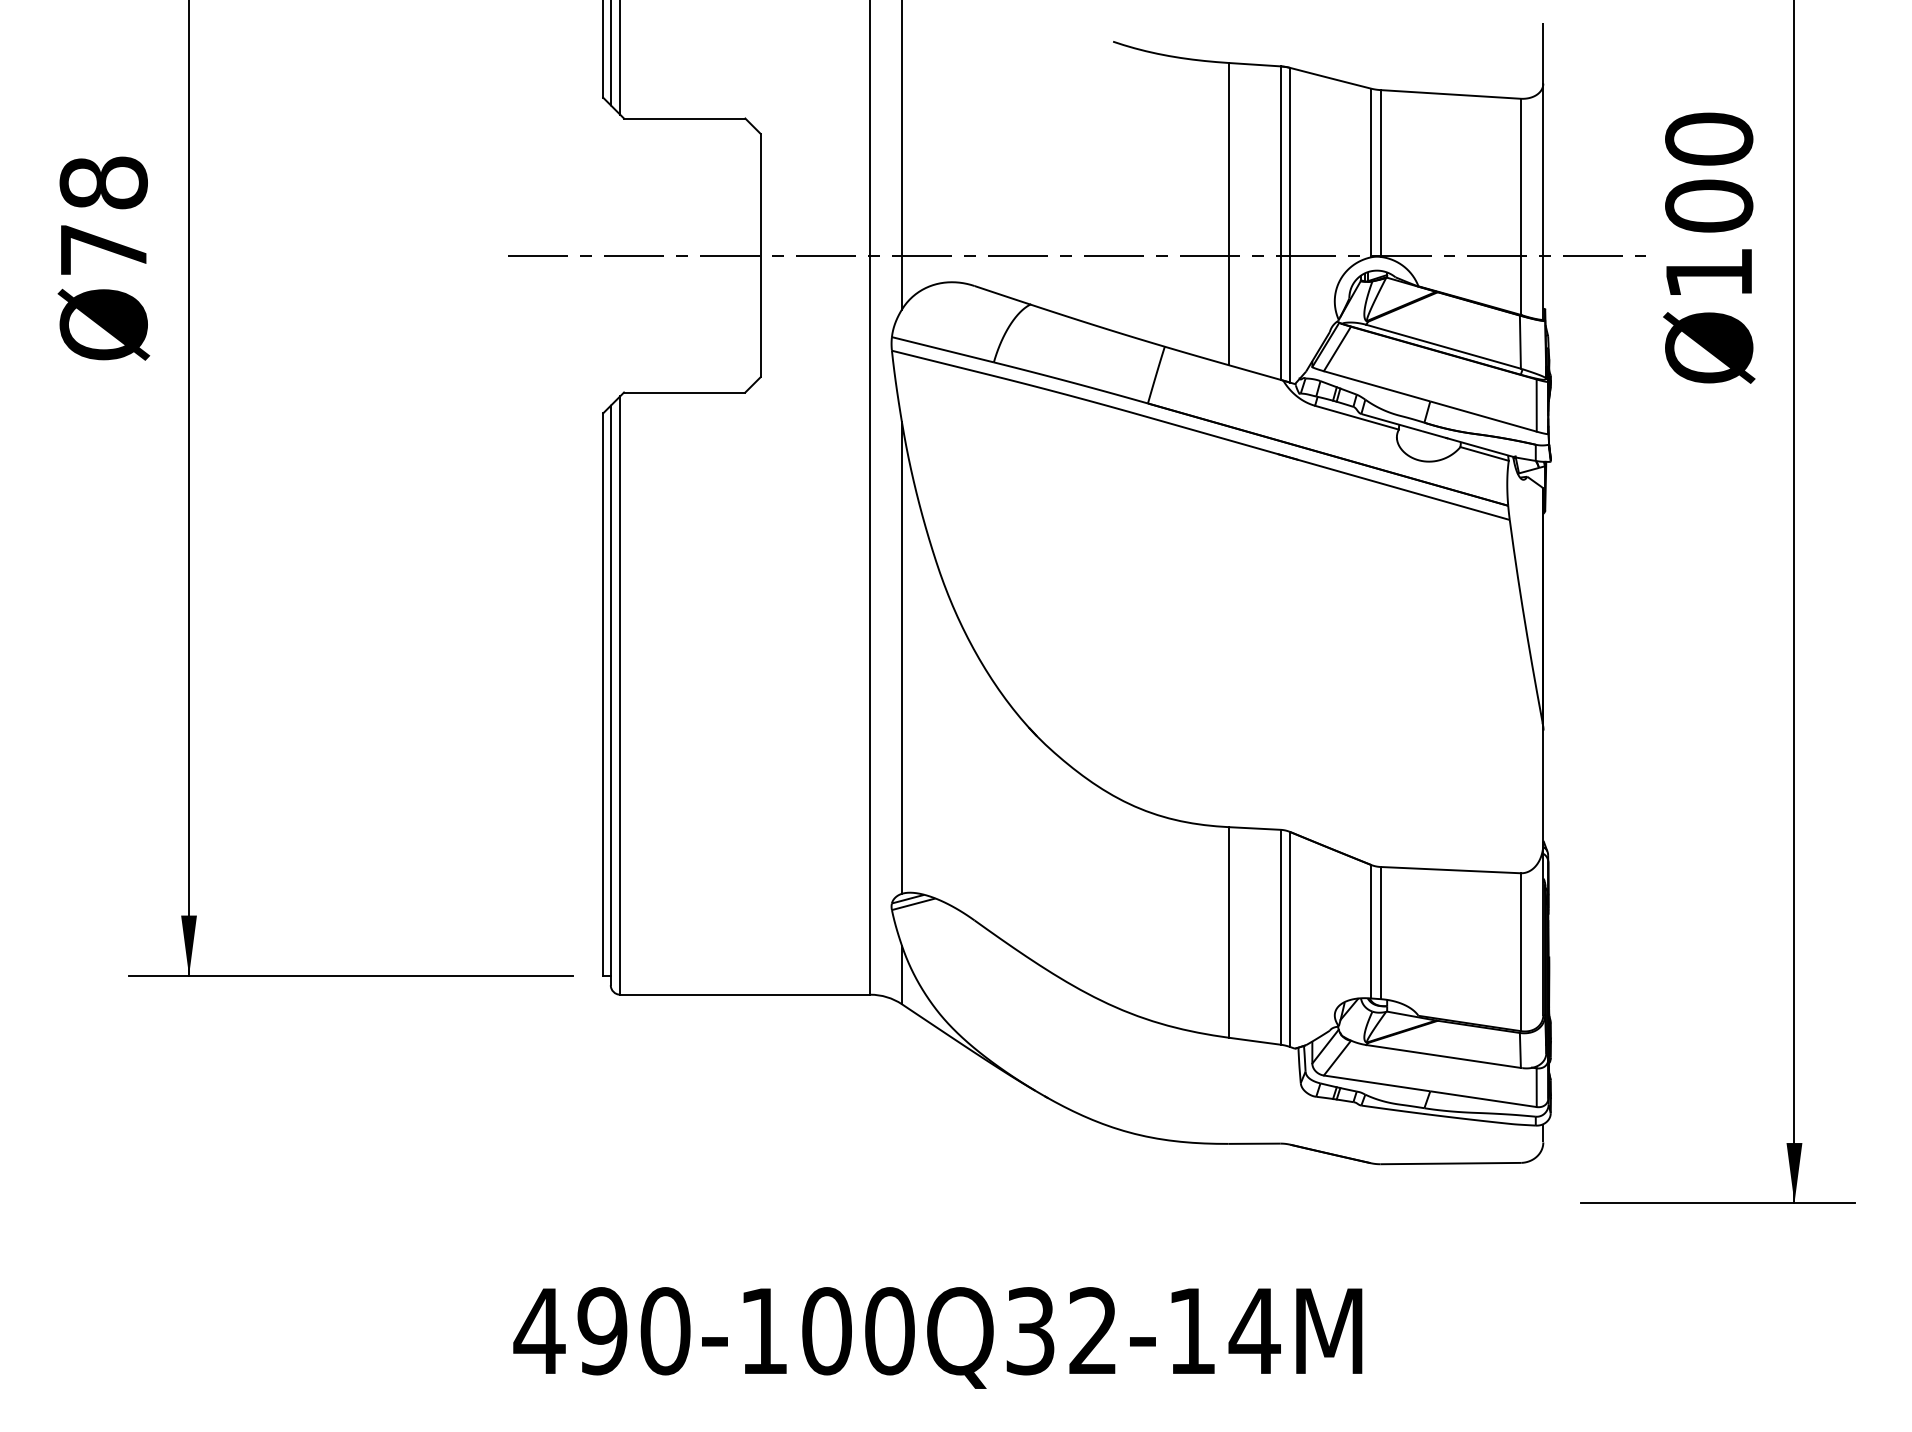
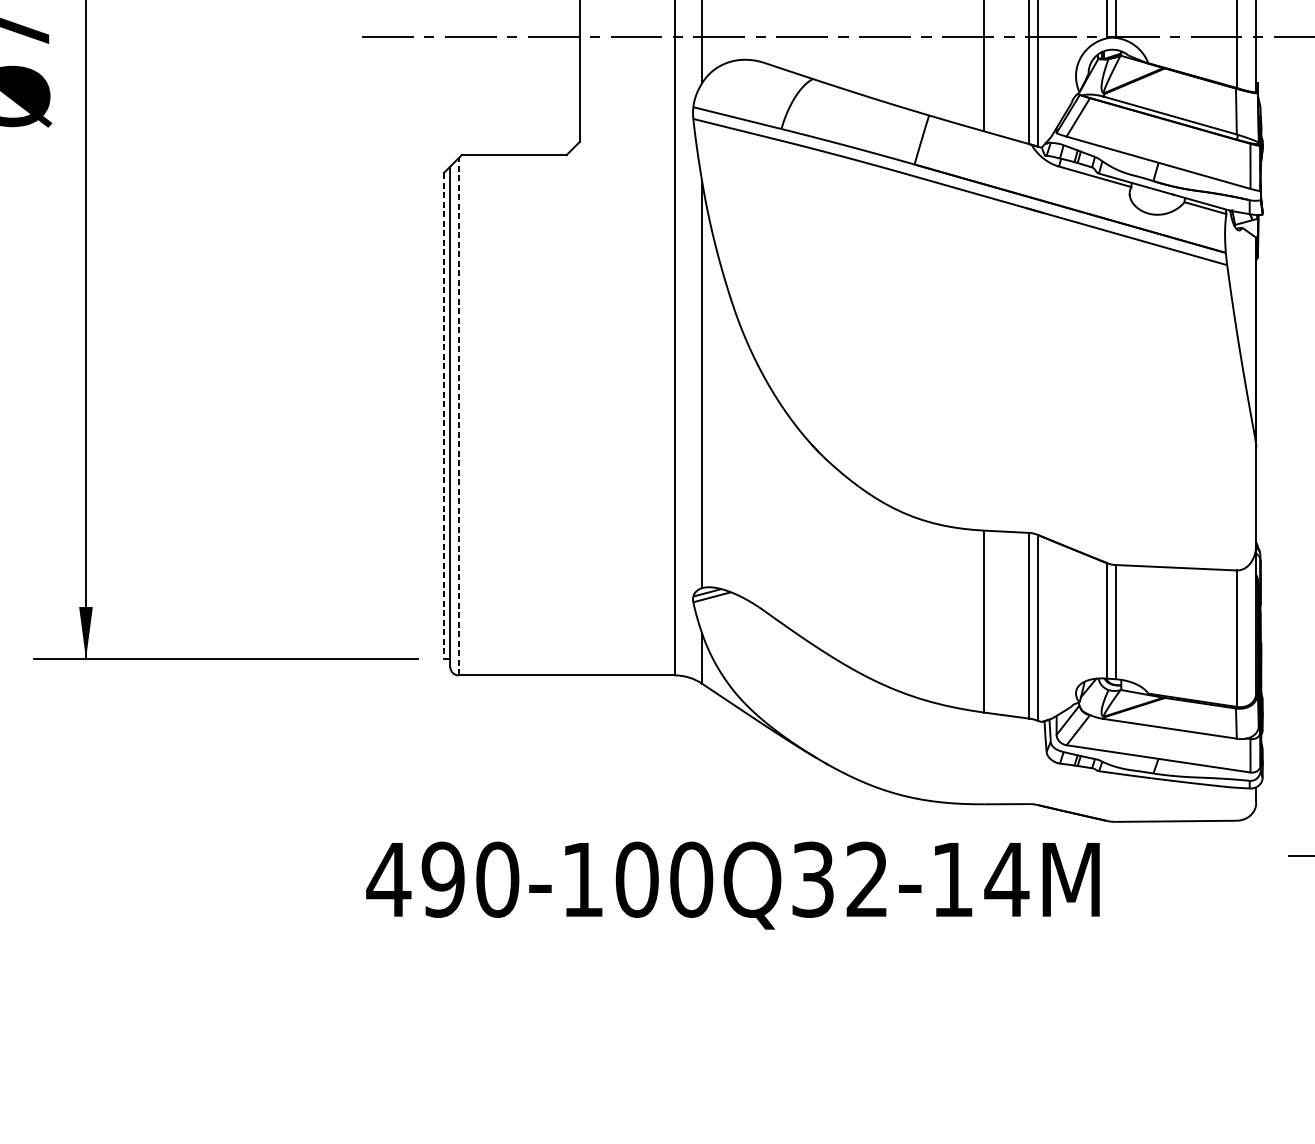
line: (603, 695) -> (444, 416), solid -> dashed
line: (620, 695) -> (458, 416), solid -> dashed
text: (937, 1337) -> (732, 885), moved

